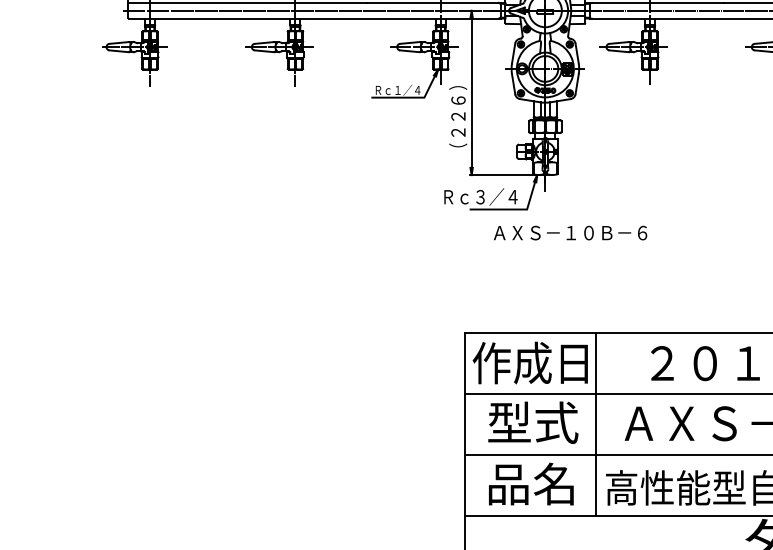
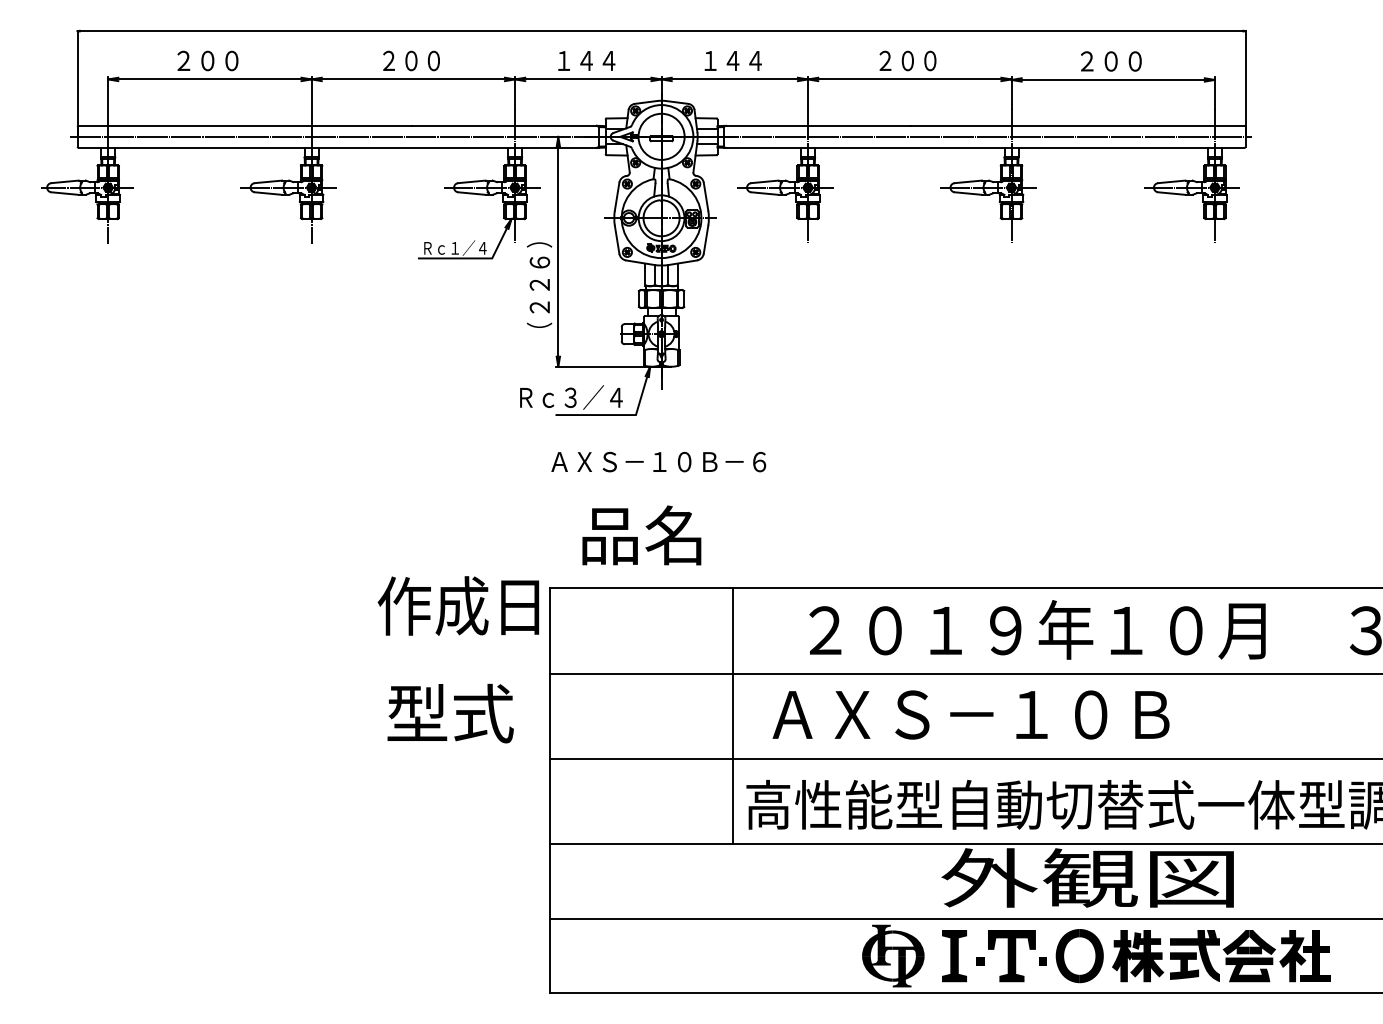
text: (570, 232) -> (658, 461), moved
text: (530, 362) -> (458, 605), moved
text: (533, 422) -> (450, 713), moved
text: (531, 484) -> (641, 535), moved

